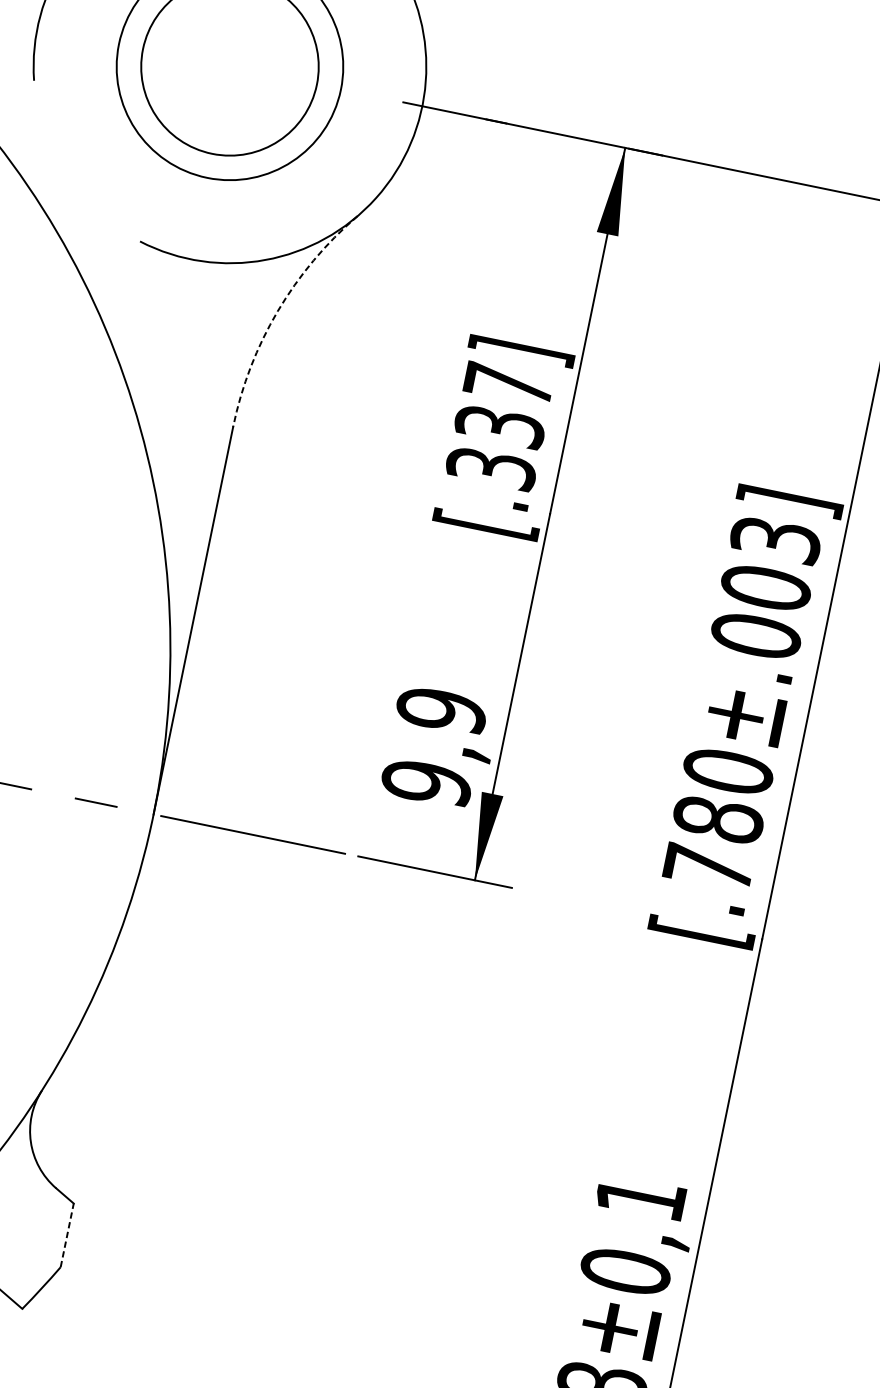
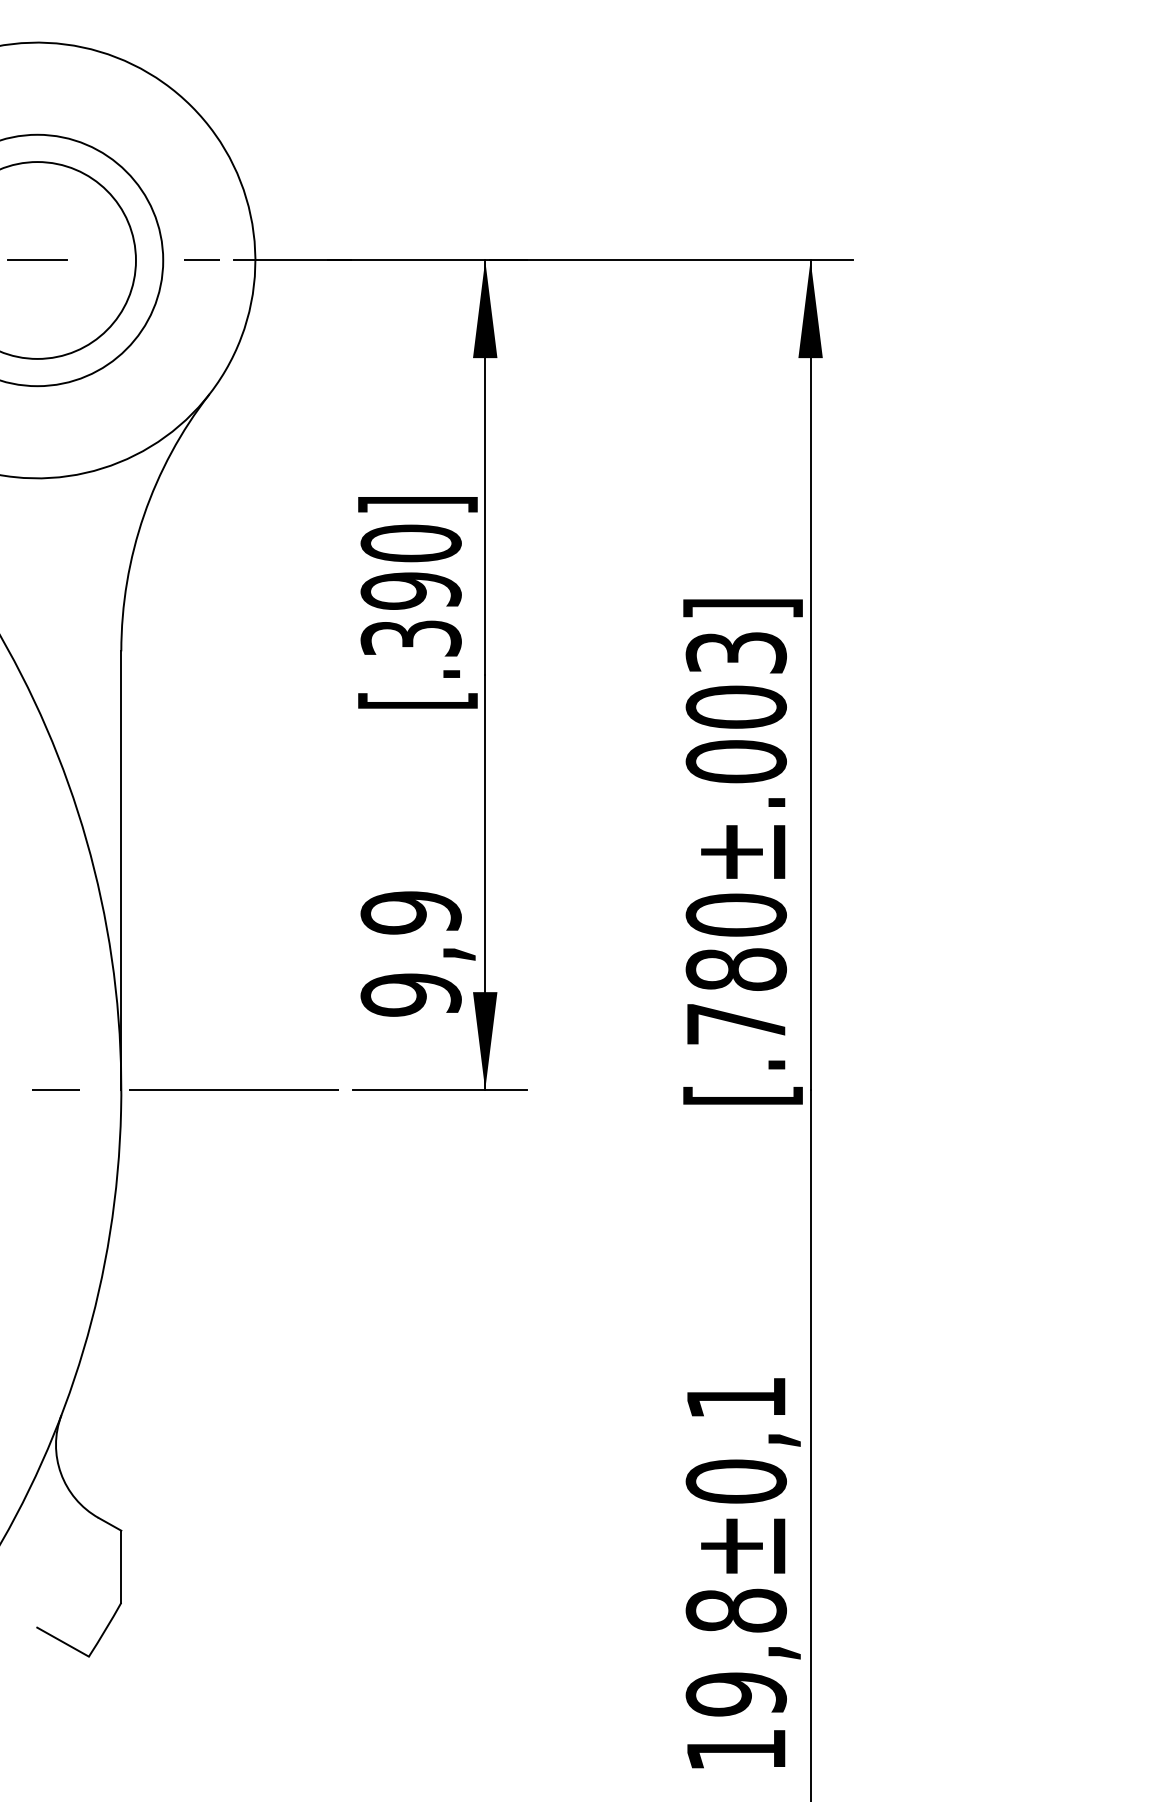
line: (229, 66) -> (37, 260), added
line: (374, 96) -> (201, 260), added
arc: (277, 311) -> (143, 515), dashed -> solid
text: (503, 404) -> (410, 566), [.337] -> [.390]
line: (67, 1235) -> (121, 1566), dashed -> solid

